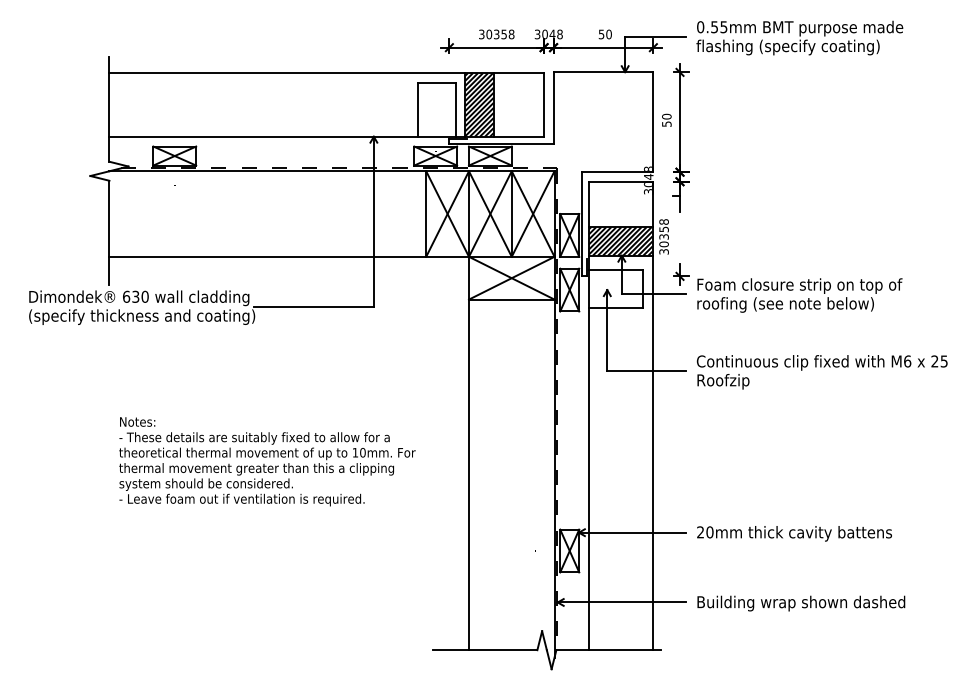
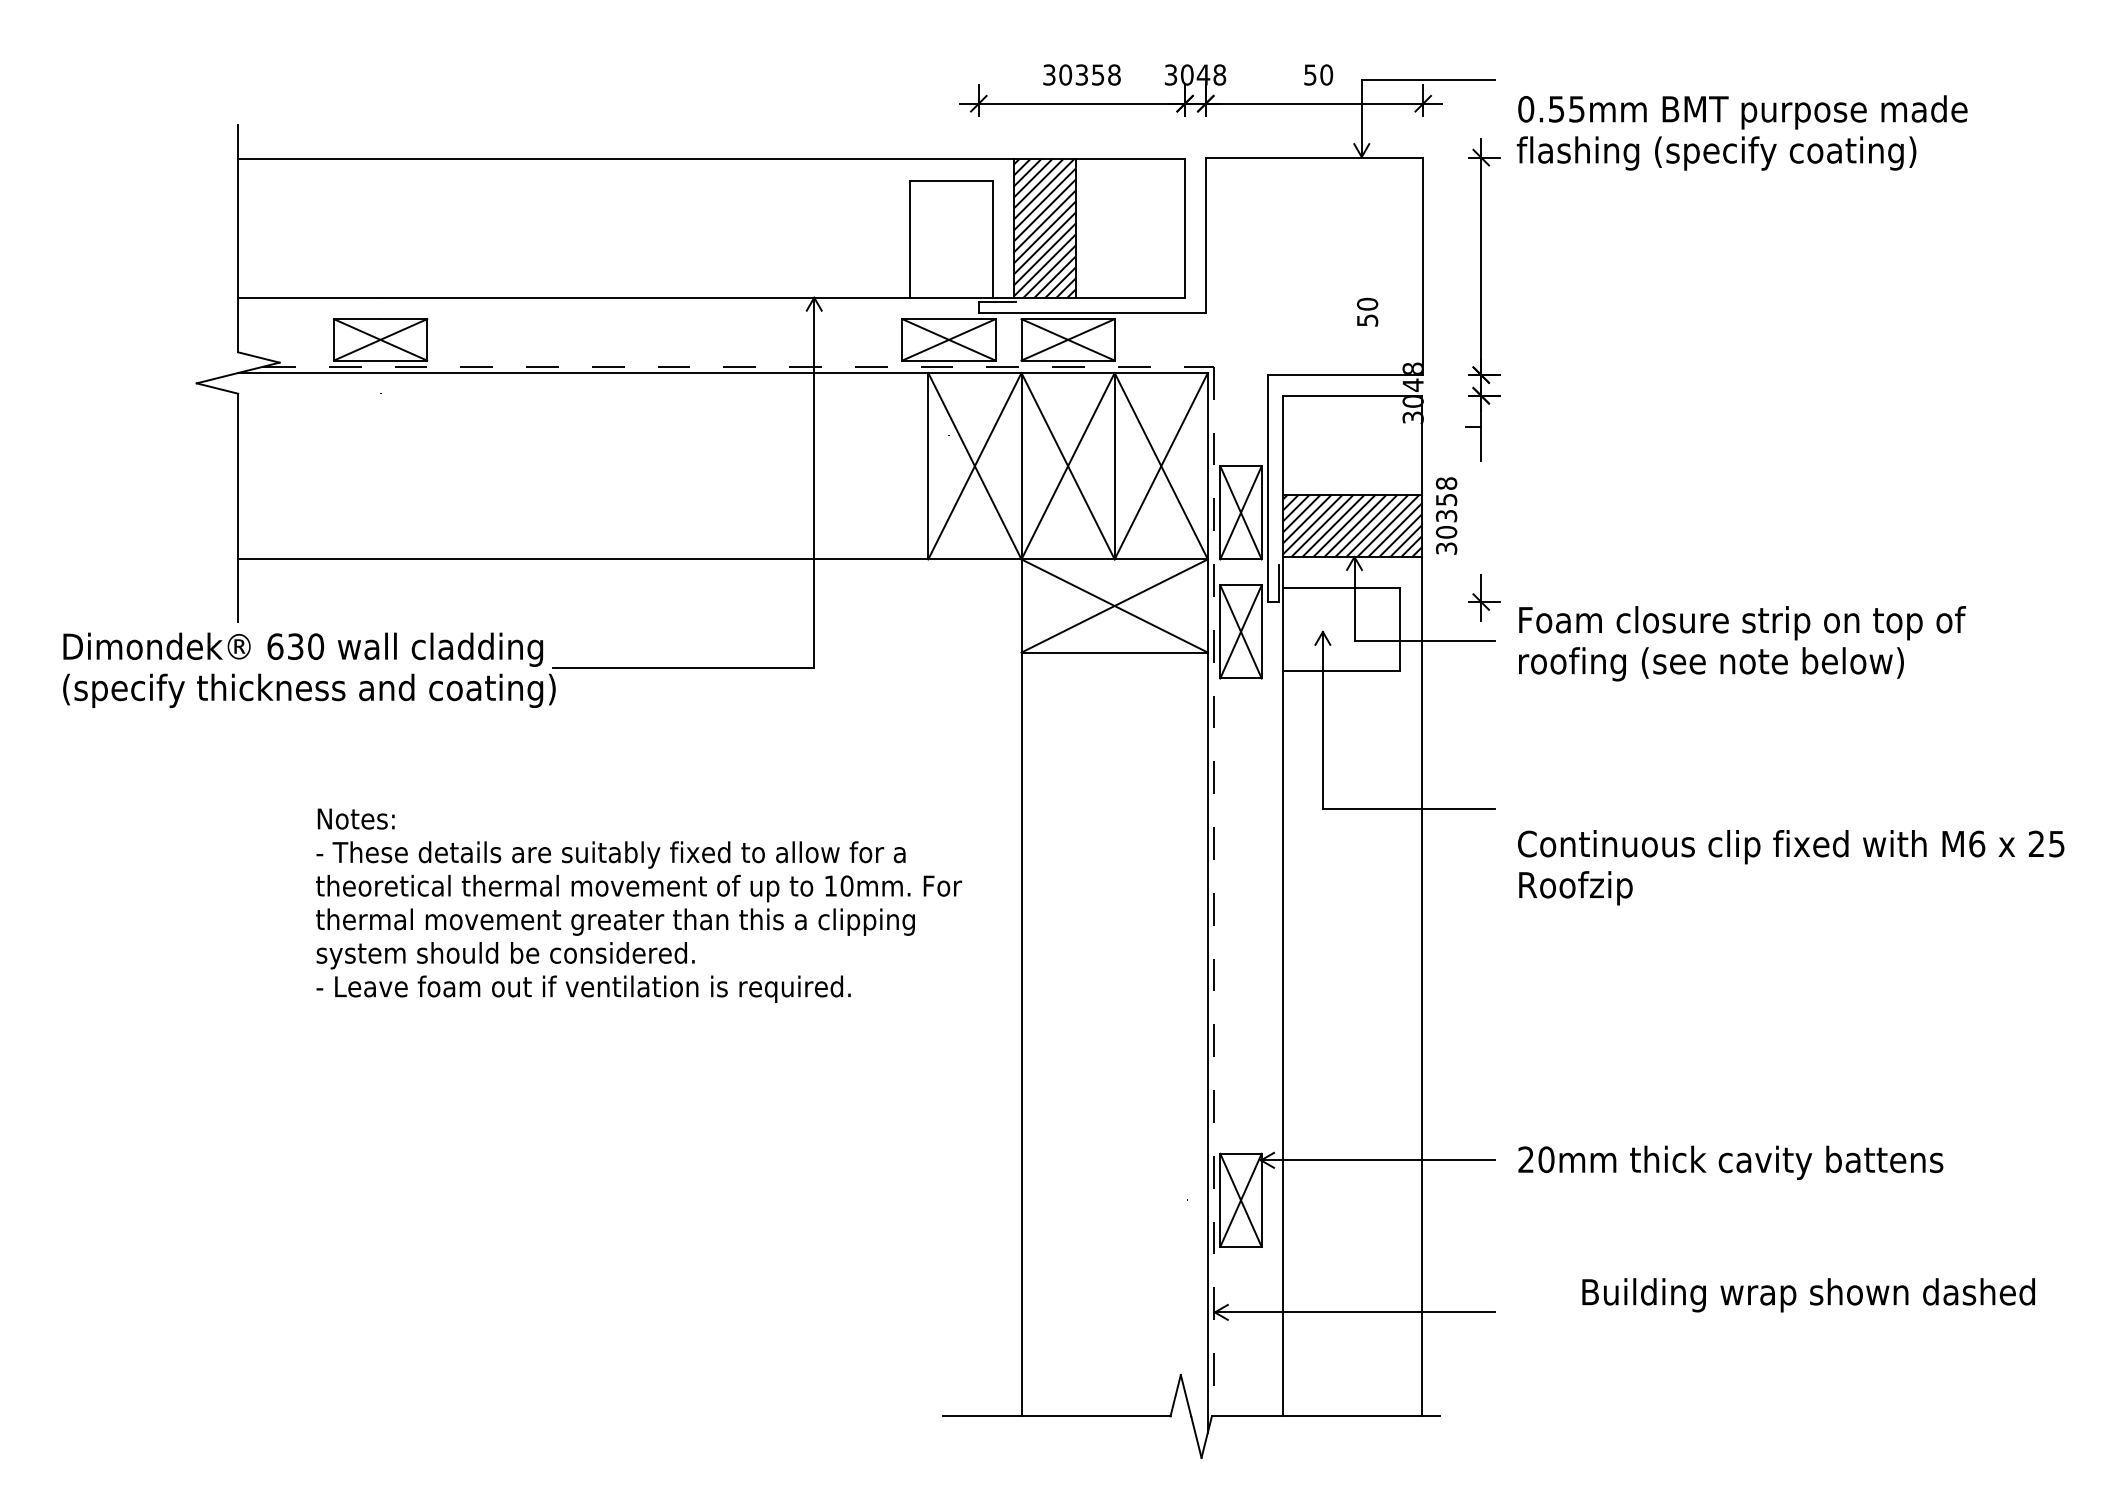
text: (799, 37) -> (1741, 131), moved
text: (666, 119) -> (1366, 310), moved
text: (821, 372) -> (1789, 868), moved
text: (267, 461) -> (639, 905), moved
text: (801, 603) -> (1809, 1295), moved

